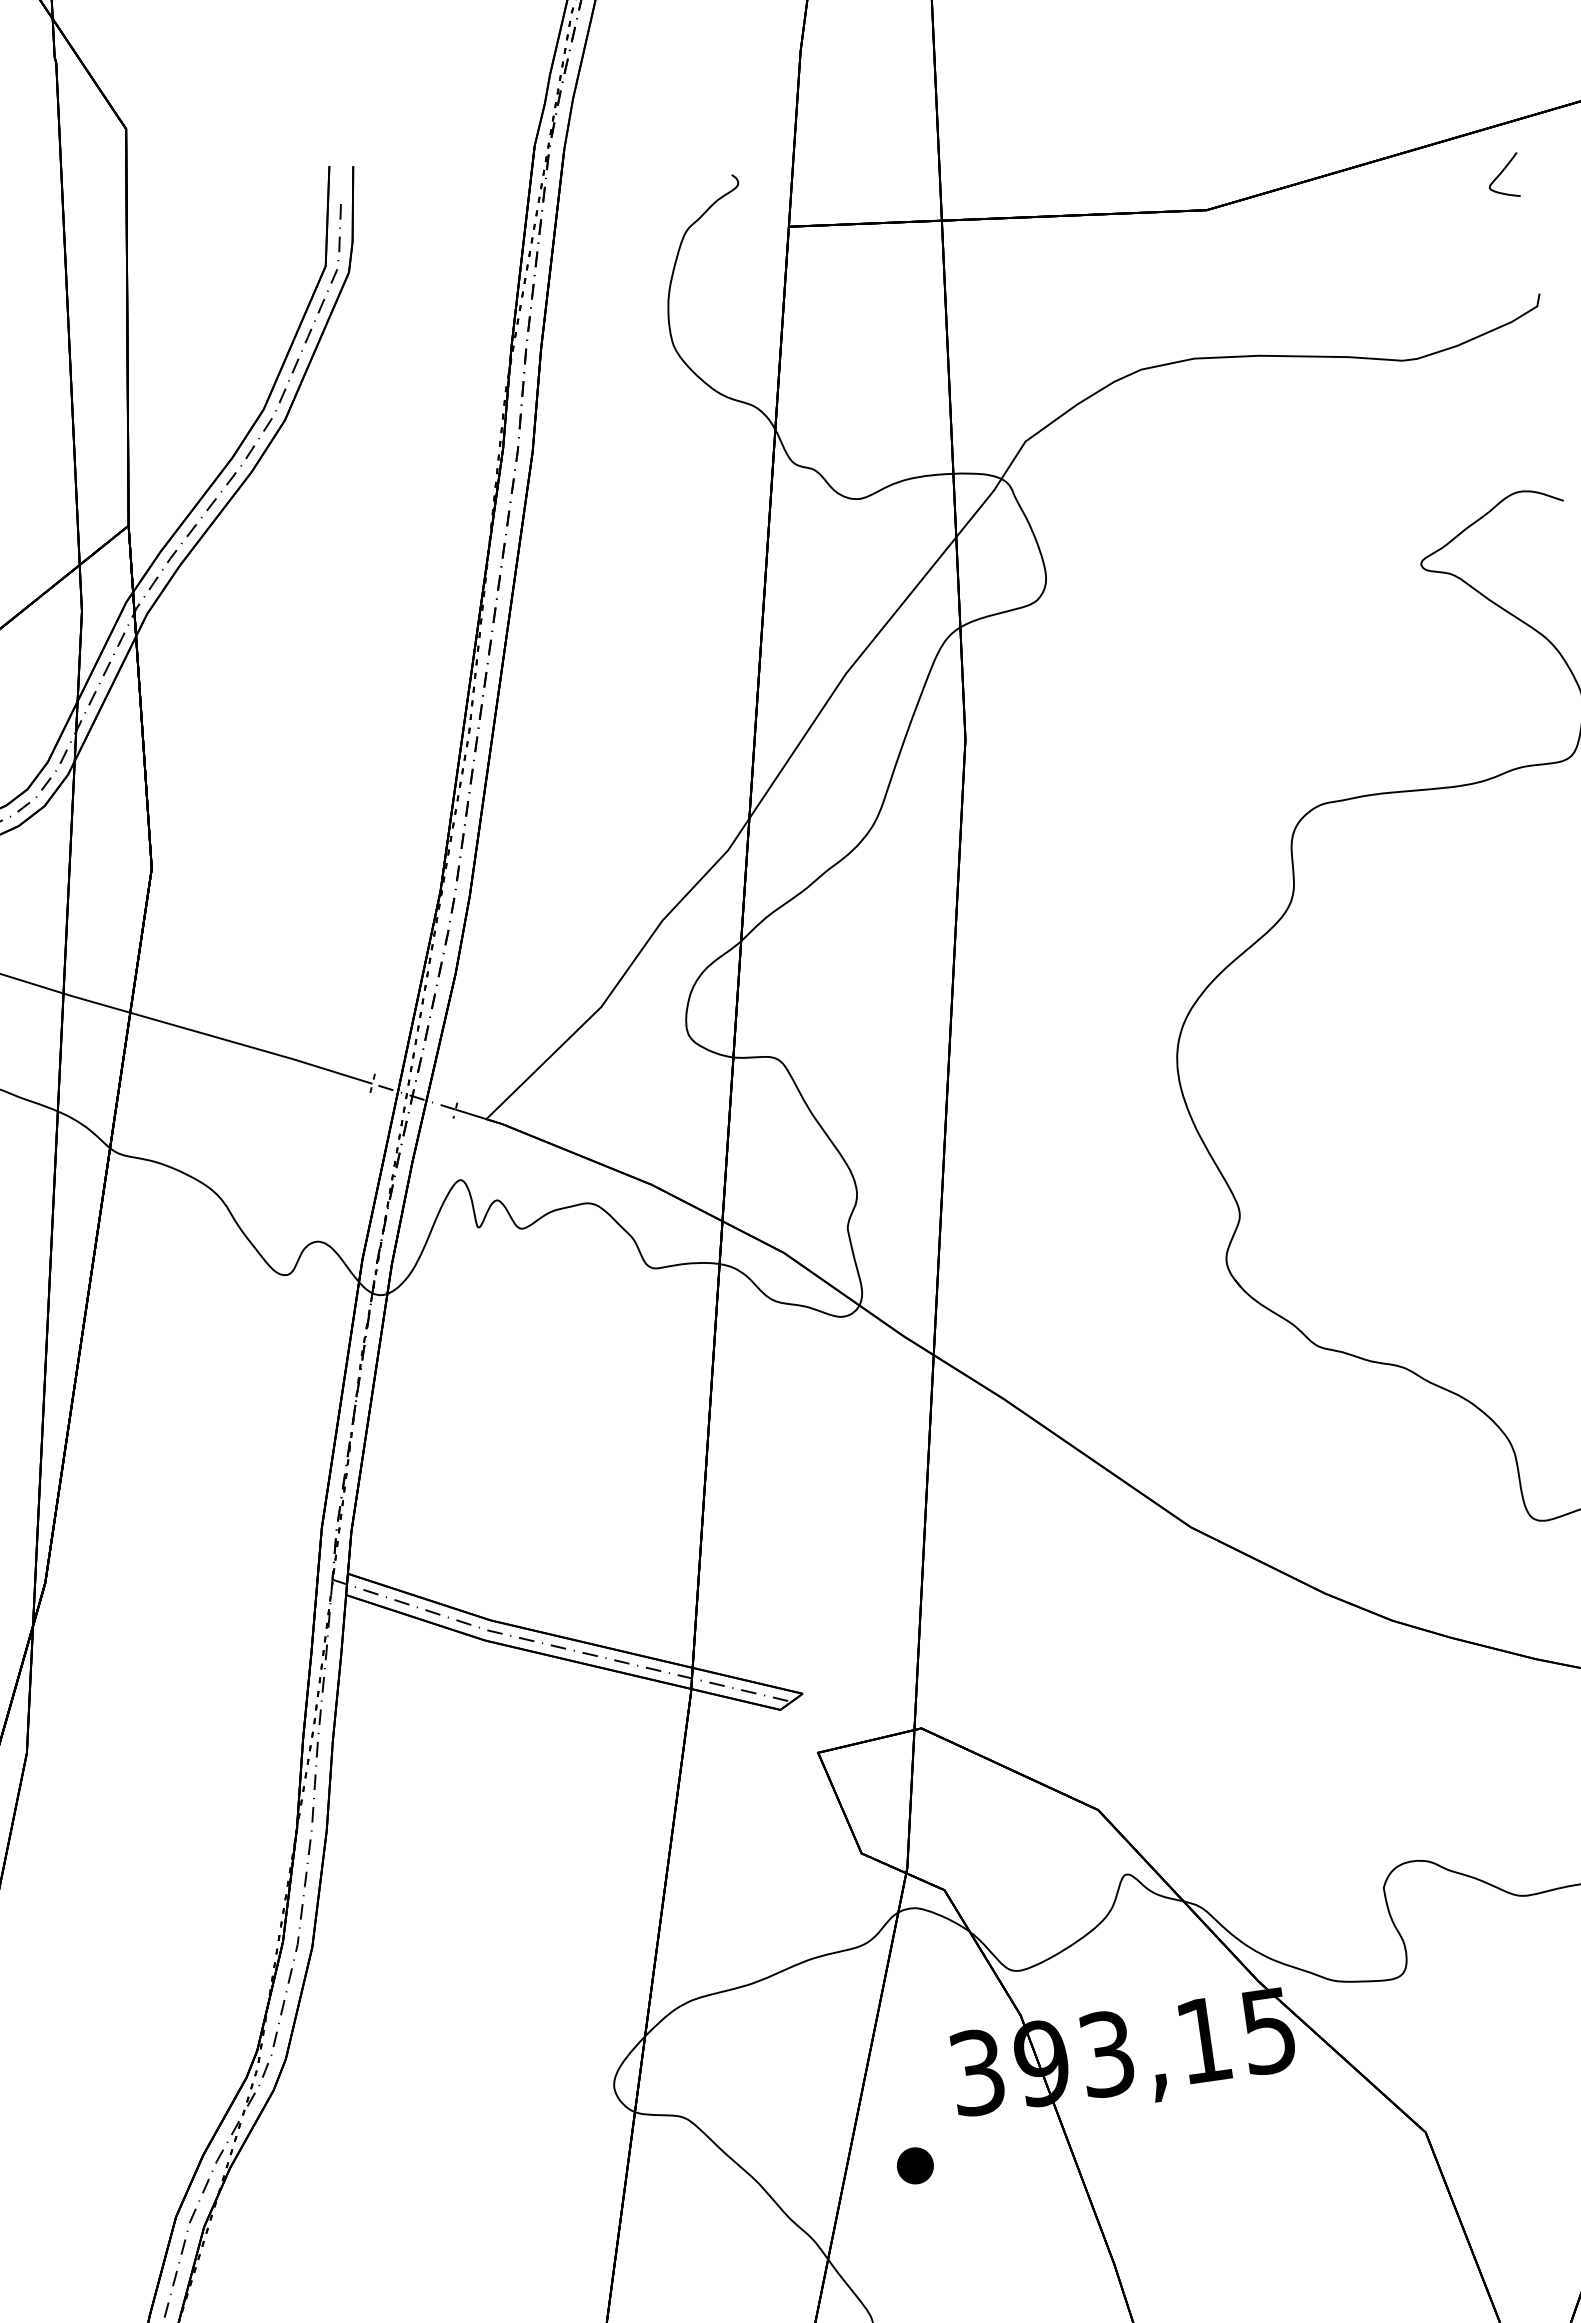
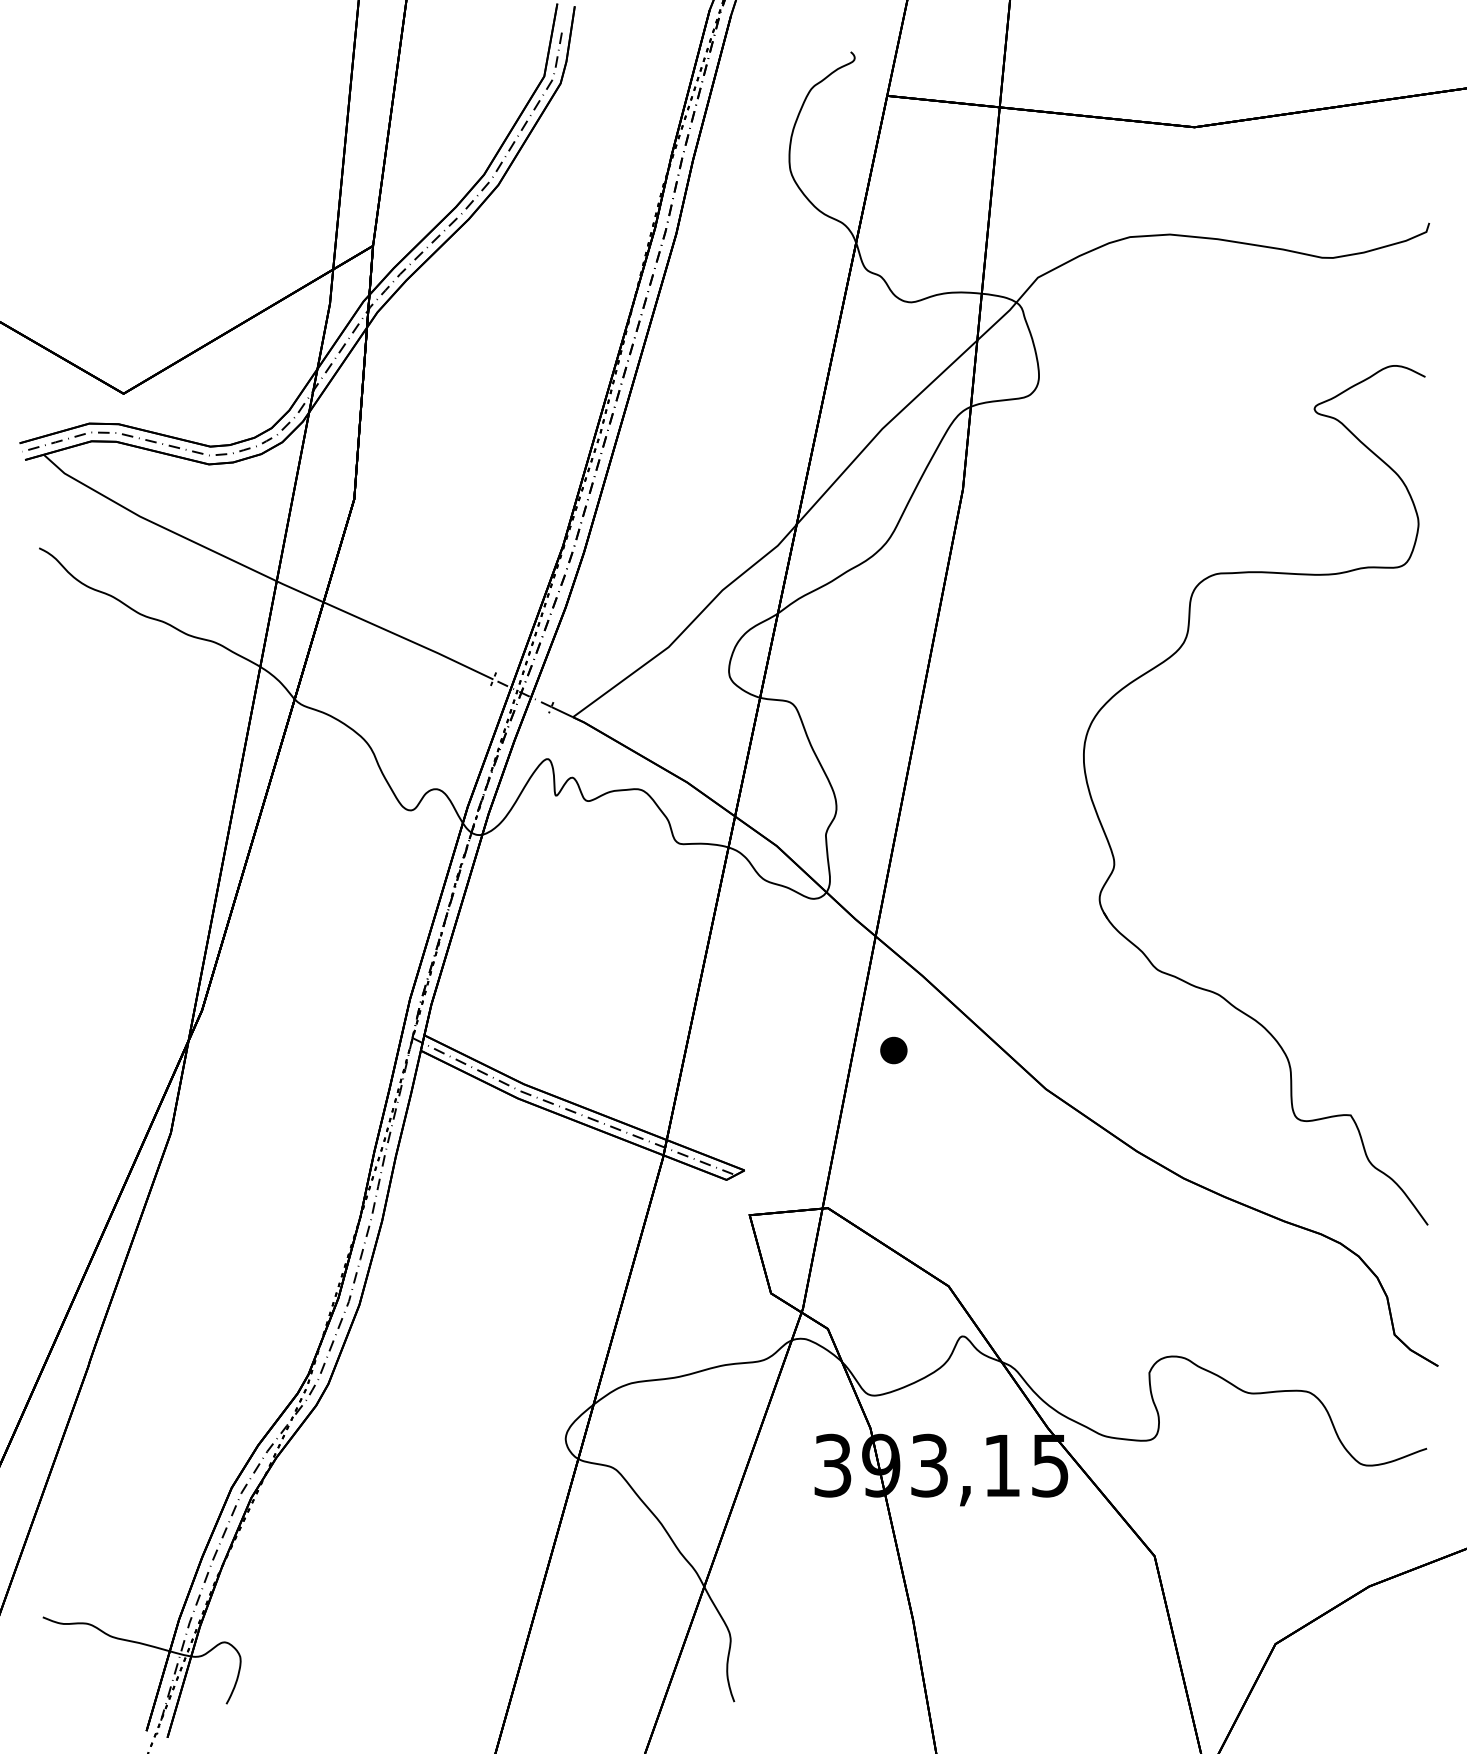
curve: (1502, 173) -> (1414, 131), removed
part: (914, 2165) -> (893, 1050), moved

